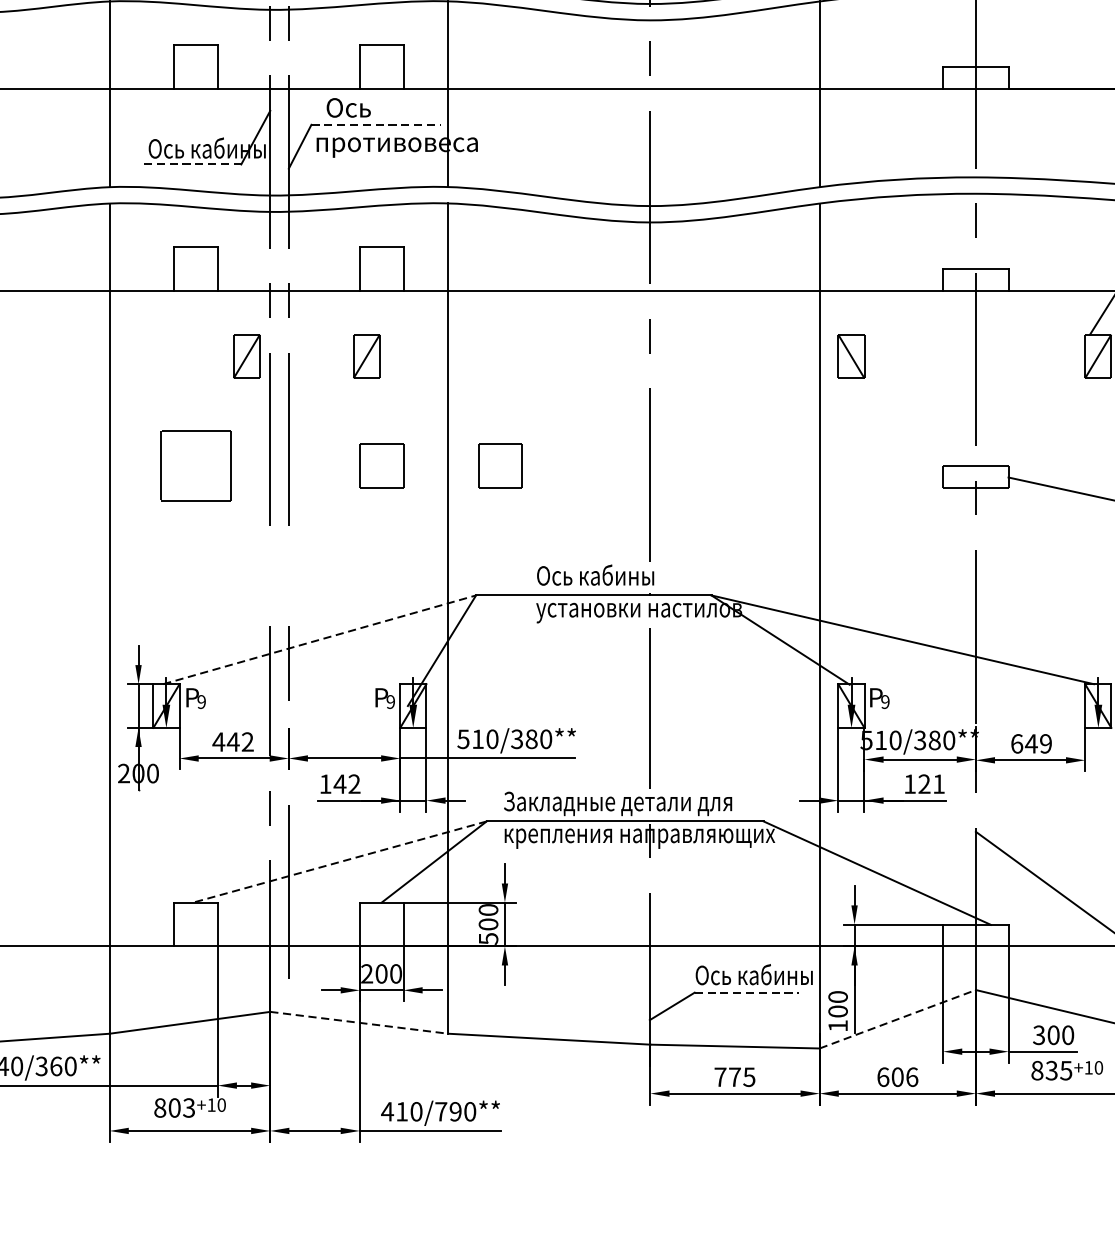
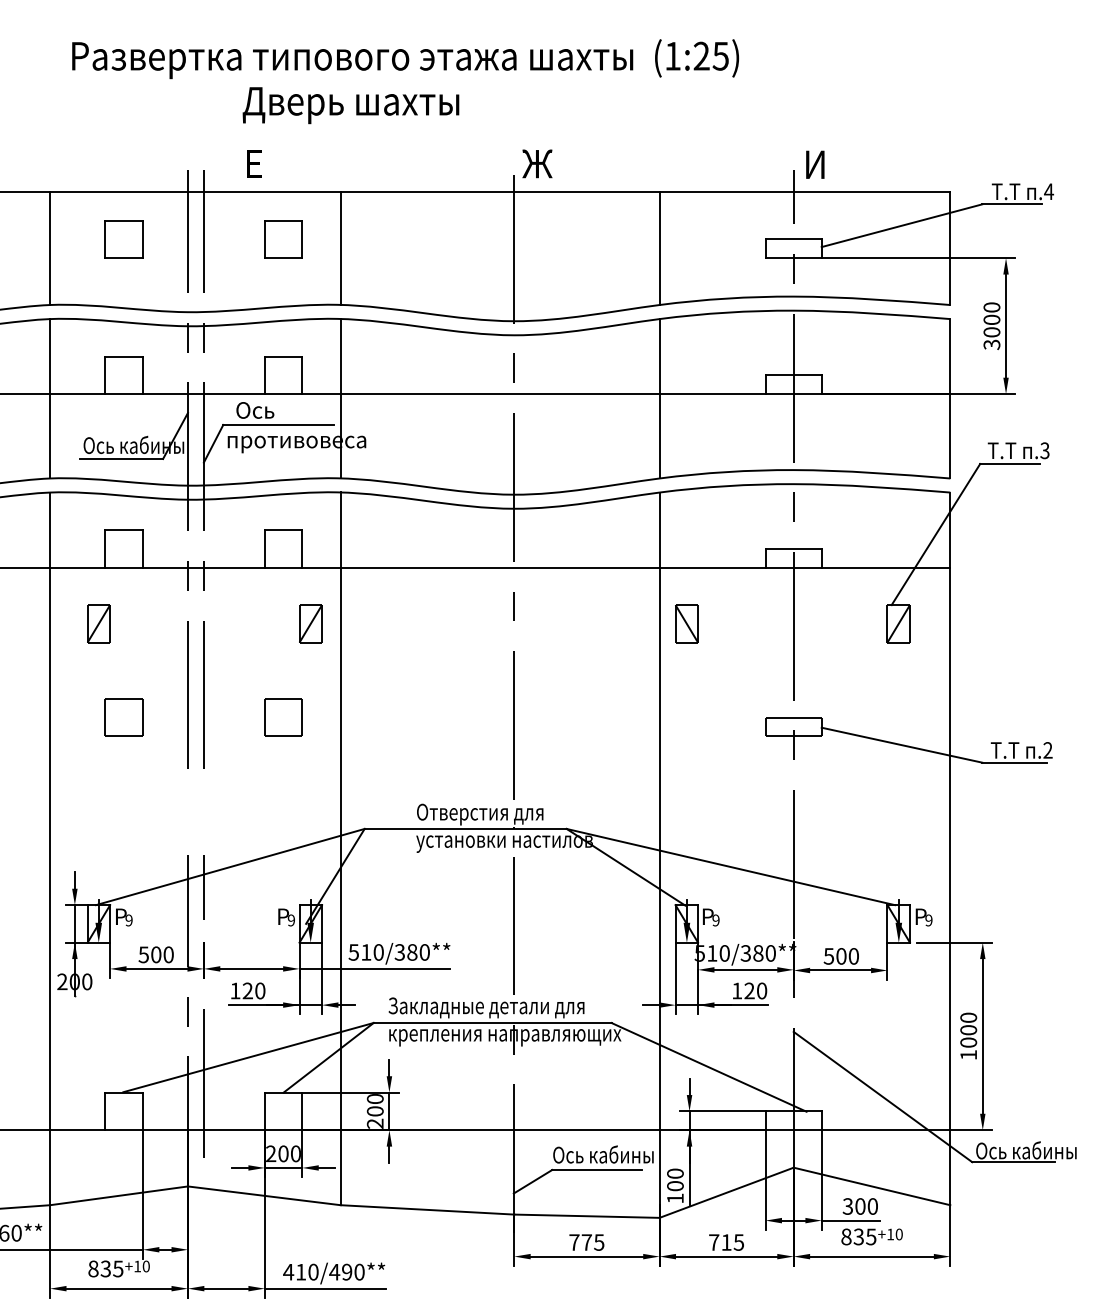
line: (375, 124) -> (278, 424), dashed -> solid
line: (192, 163) -> (121, 458), dashed -> solid
part: (246, 356) -> (98, 623), moved
part: (366, 356) -> (310, 623), moved
part: (195, 465) -> (123, 717), size x0.62
part: (500, 465) -> (385, 717), removed
text: (618, 577) -> (486, 813), Ось кабины -> Отверстия для
line: (319, 640) -> (230, 867), dashed -> solid
text: (232, 741) -> (155, 954), 442 -> 500
text: (1030, 744) -> (840, 956), 649 -> 500
text: (346, 783) -> (253, 990), 142 -> 120
text: (939, 783) -> (762, 990), 121 -> 120
line: (340, 861) -> (248, 1057), dashed -> solid
text: (487, 938) -> (374, 1123), 500 -> 200
line: (747, 992) -> (597, 1169), dashed -> solid
line: (897, 1018) -> (726, 1192), dashed -> solid
line: (359, 1022) -> (264, 1195), dashed -> solid
text: (897, 1077) -> (726, 1242), 606 -> 715
text: (181, 1107) -> (111, 1268), 803 -> 835
text: (440, 1112) -> (334, 1272), /790** -> /490**

